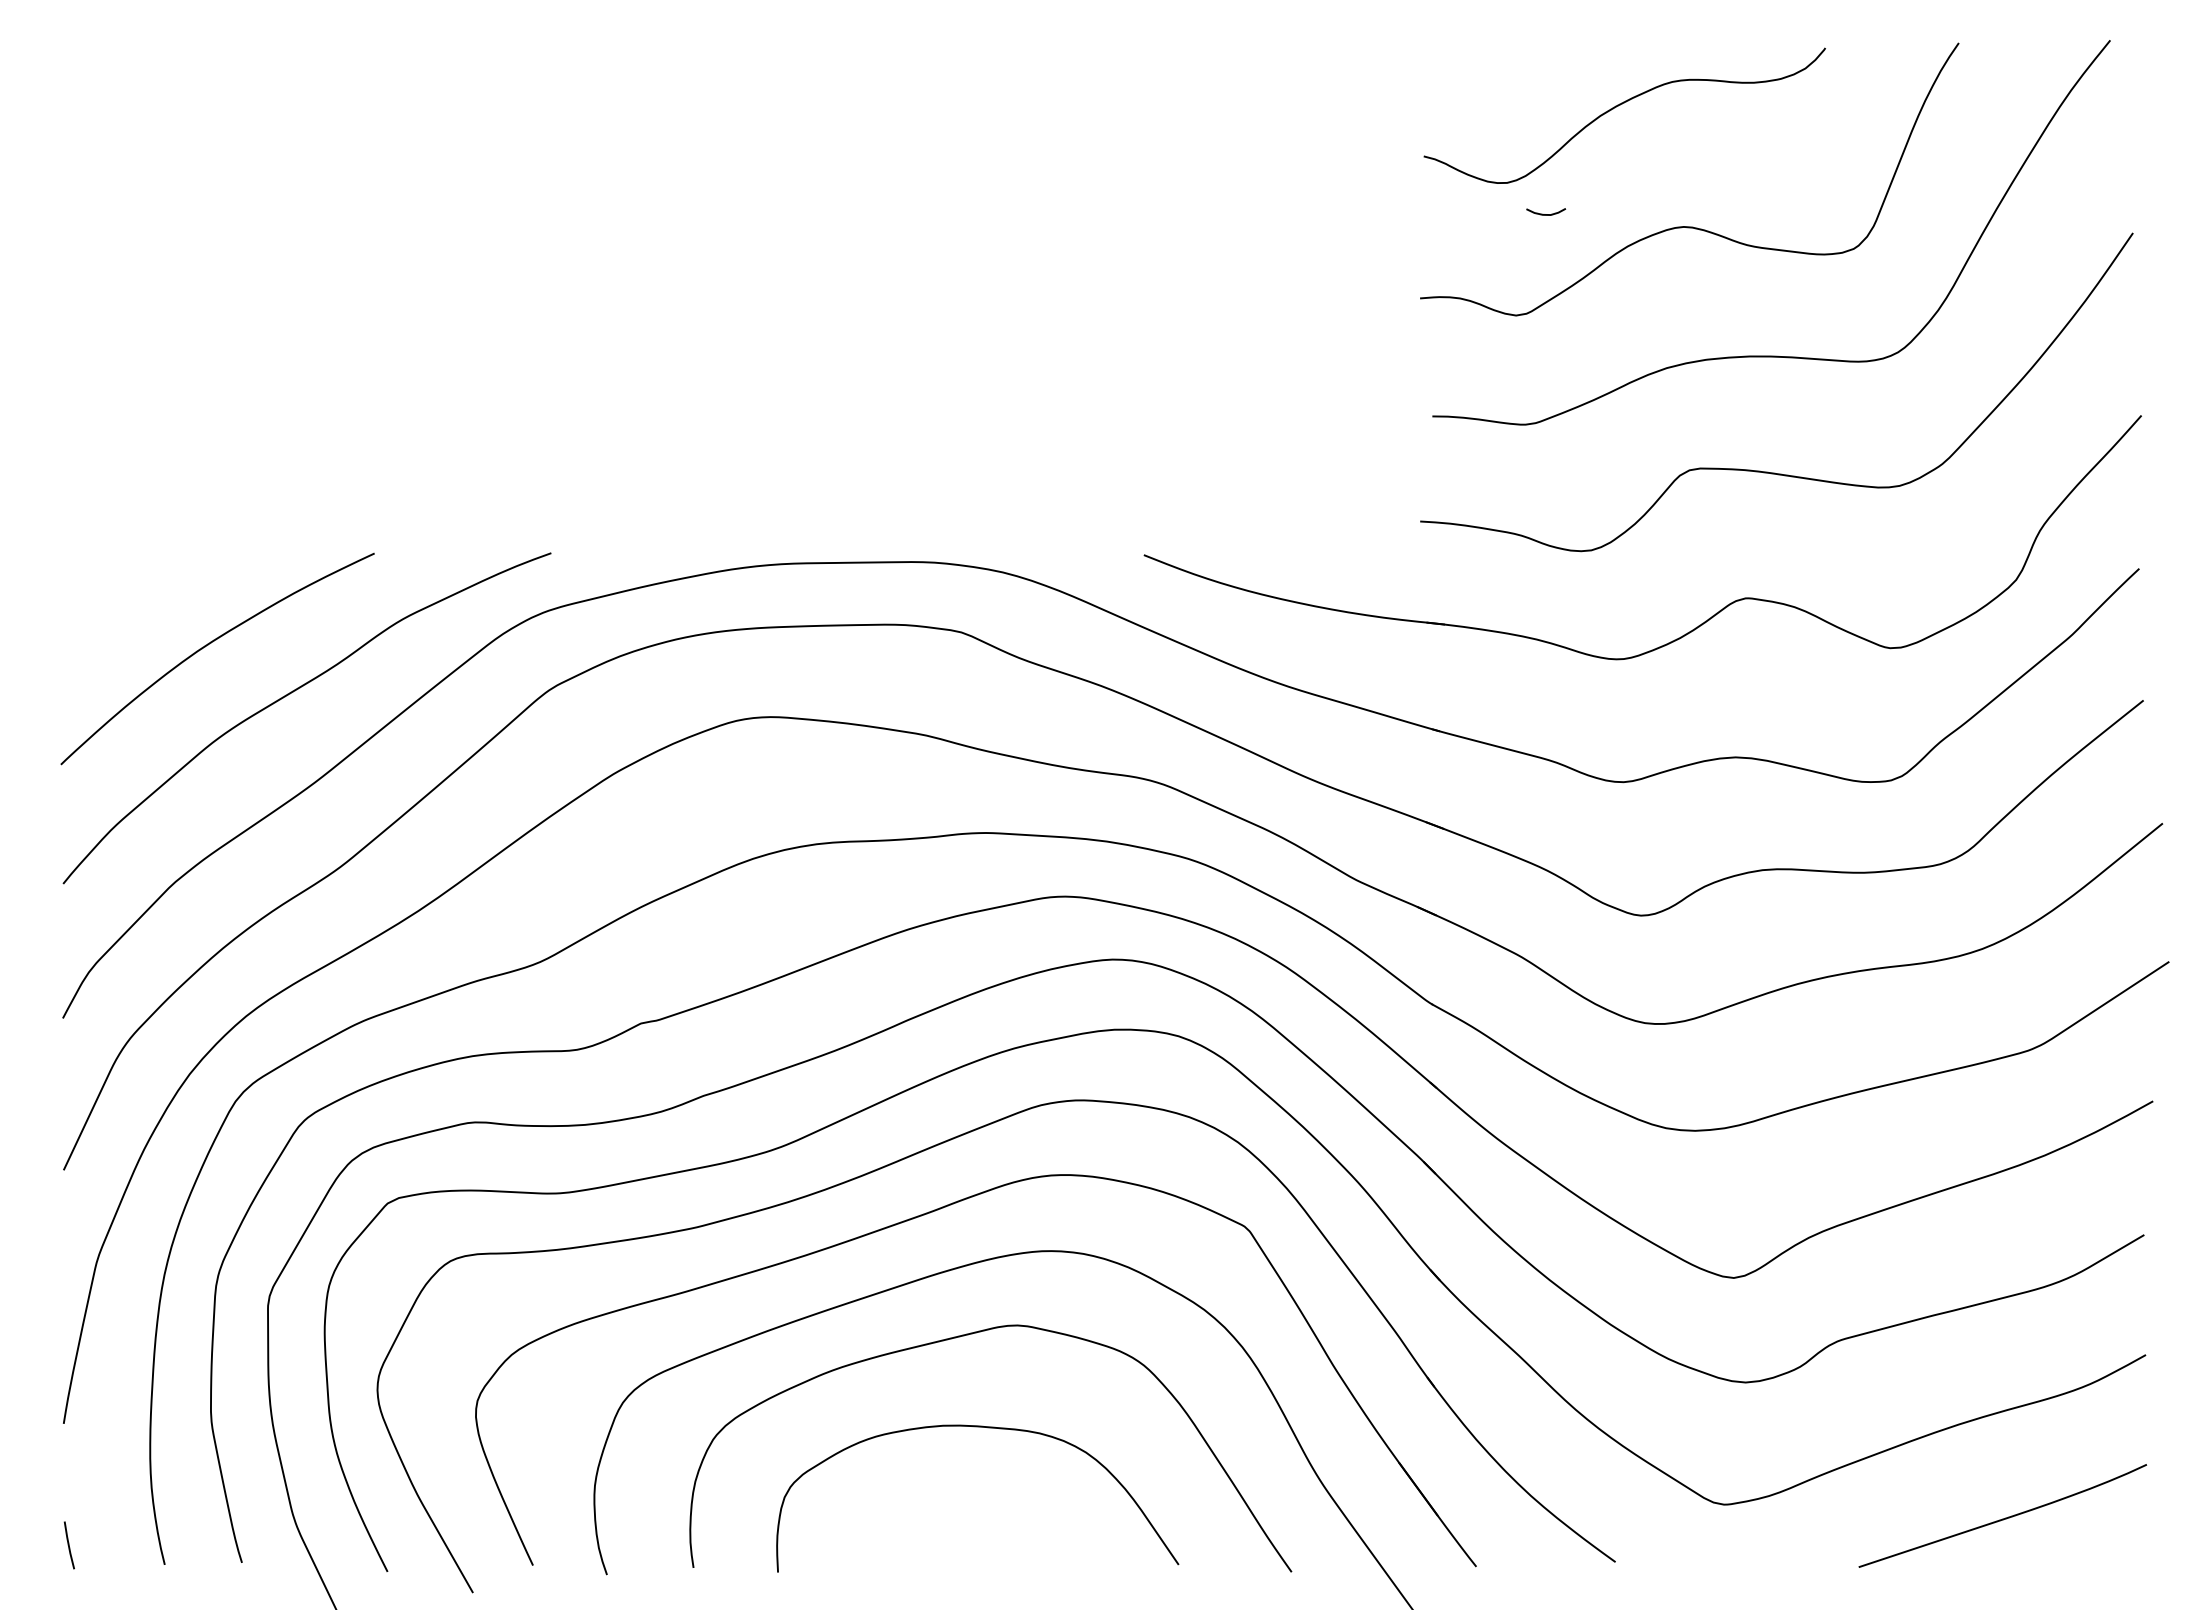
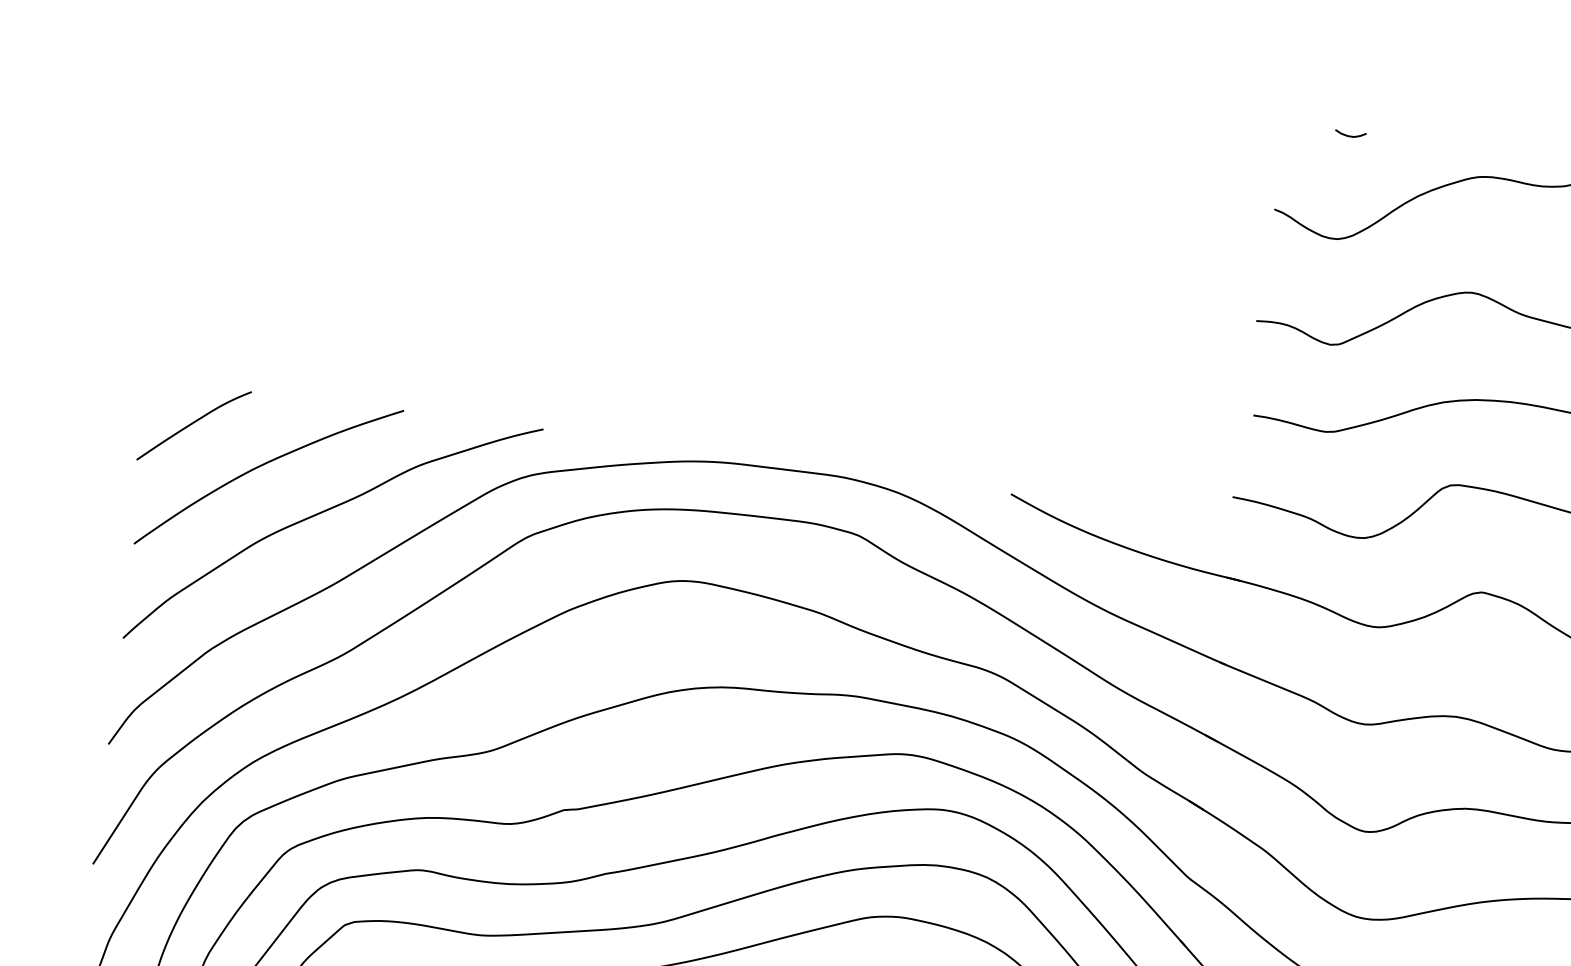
curve: (1546, 214) -> (1350, 136), moved
curve: (114, 605) -> (193, 424), added

